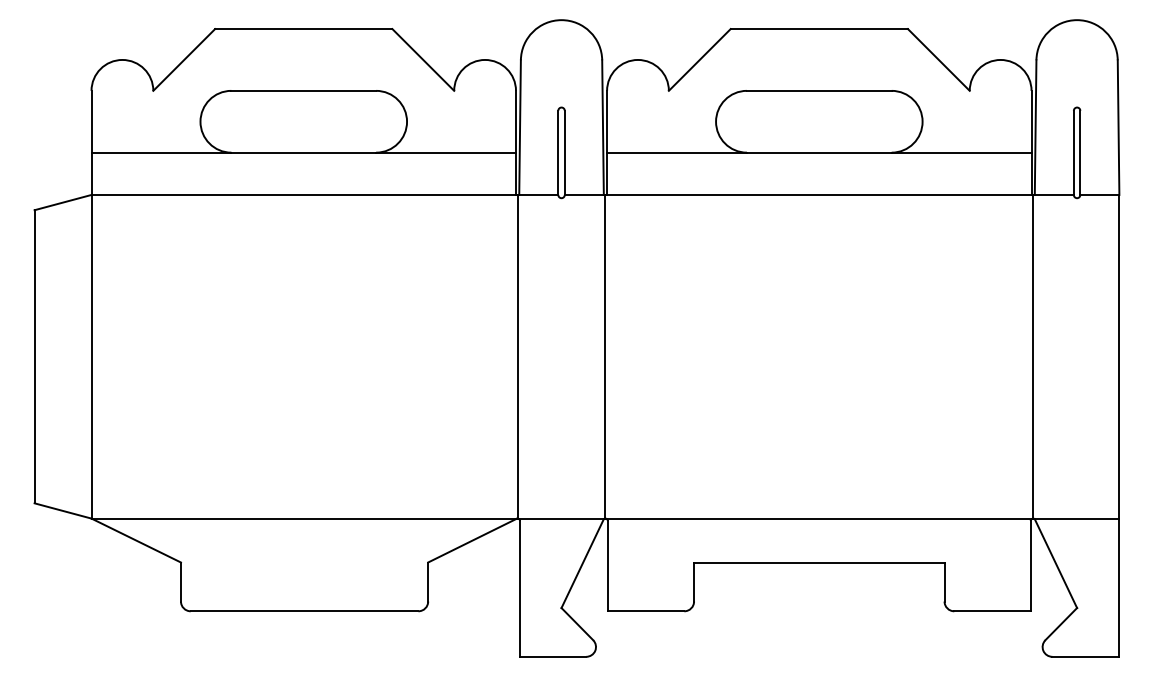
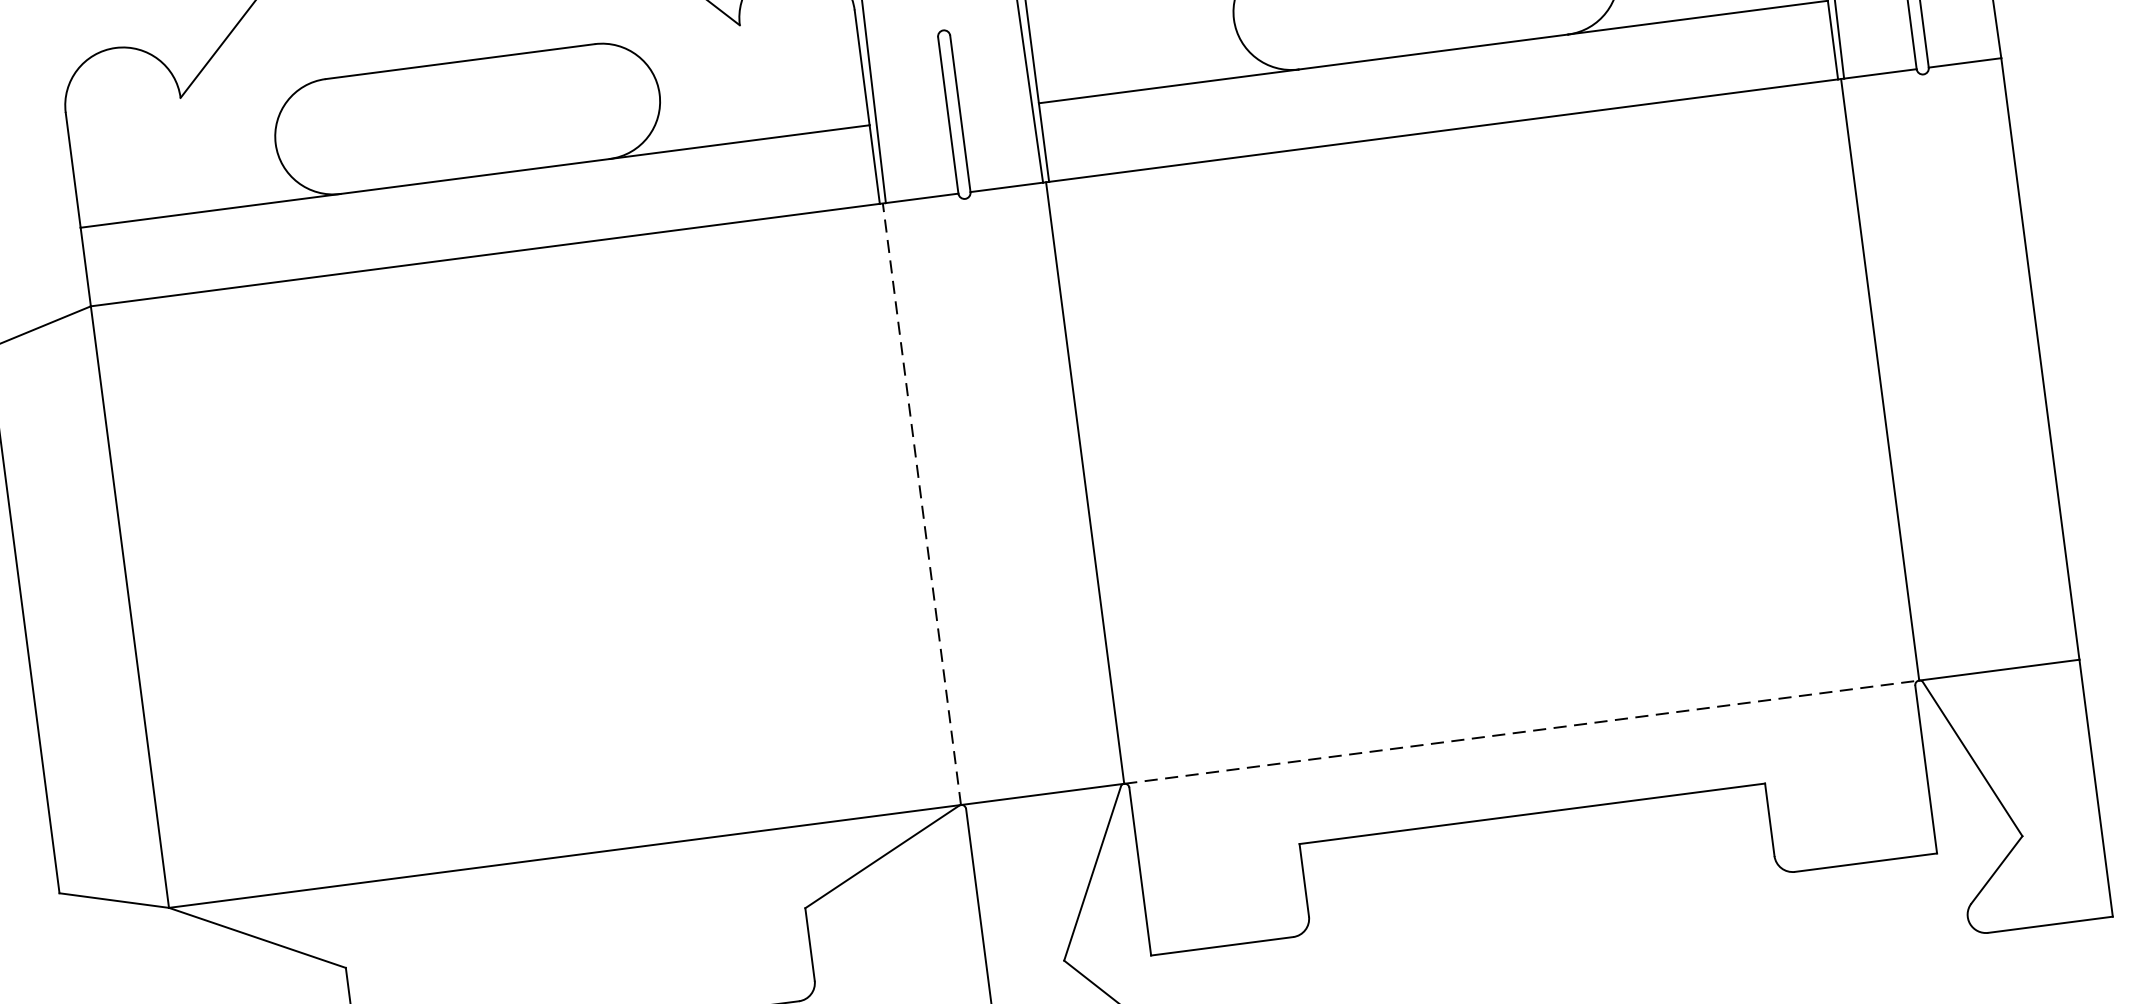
line: (517, 356) -> (921, 503), solid -> dashed
line: (819, 518) -> (1522, 731), solid -> dashed

